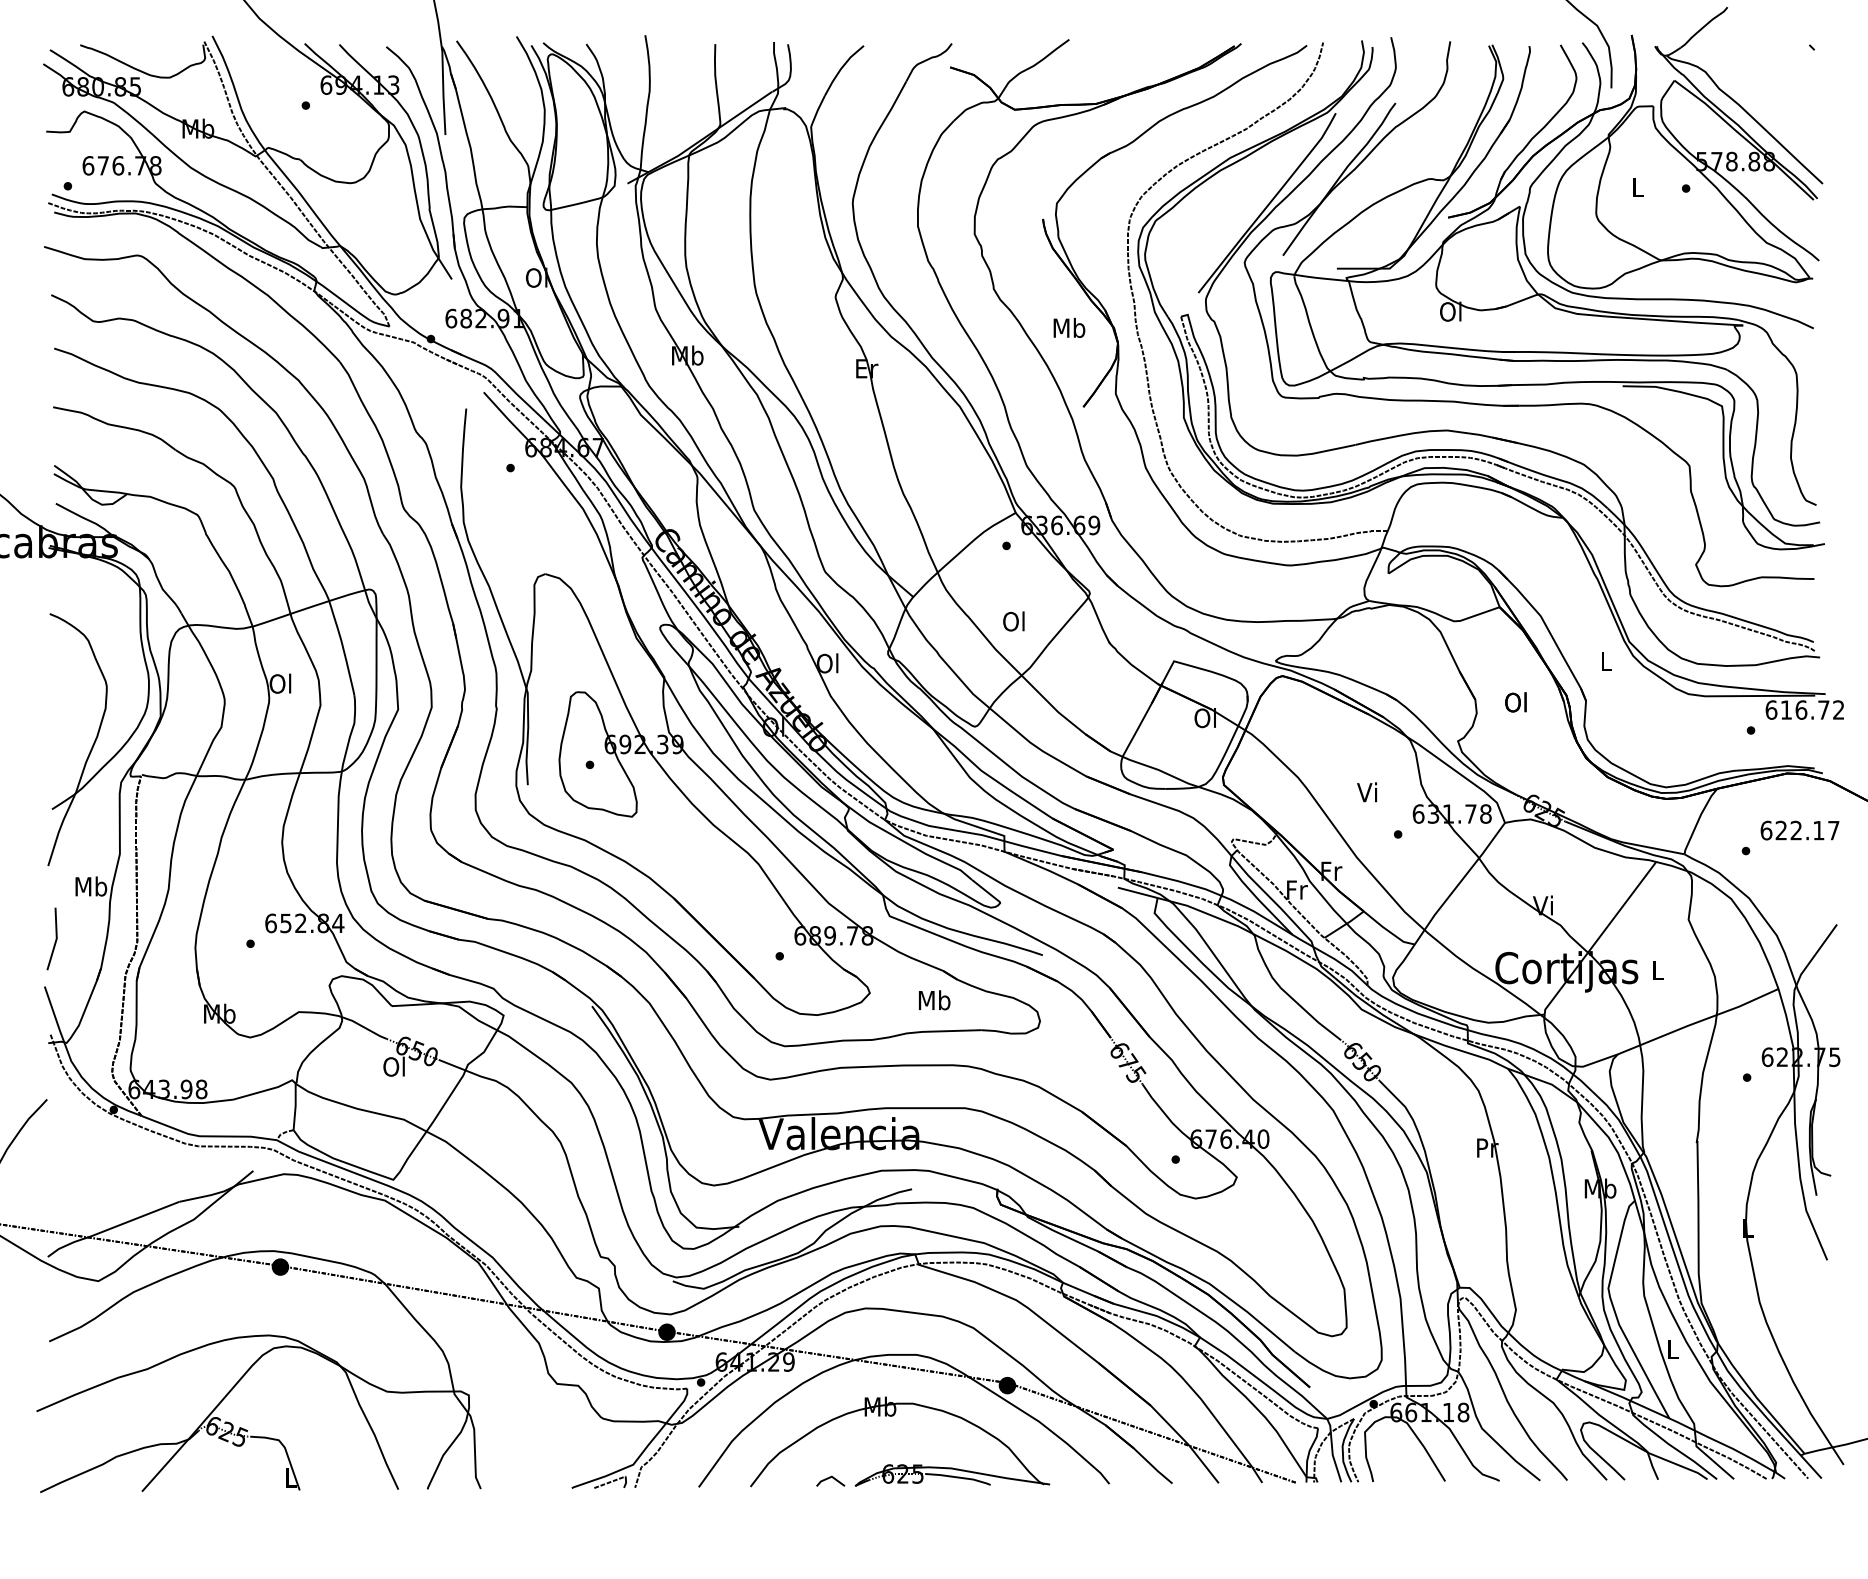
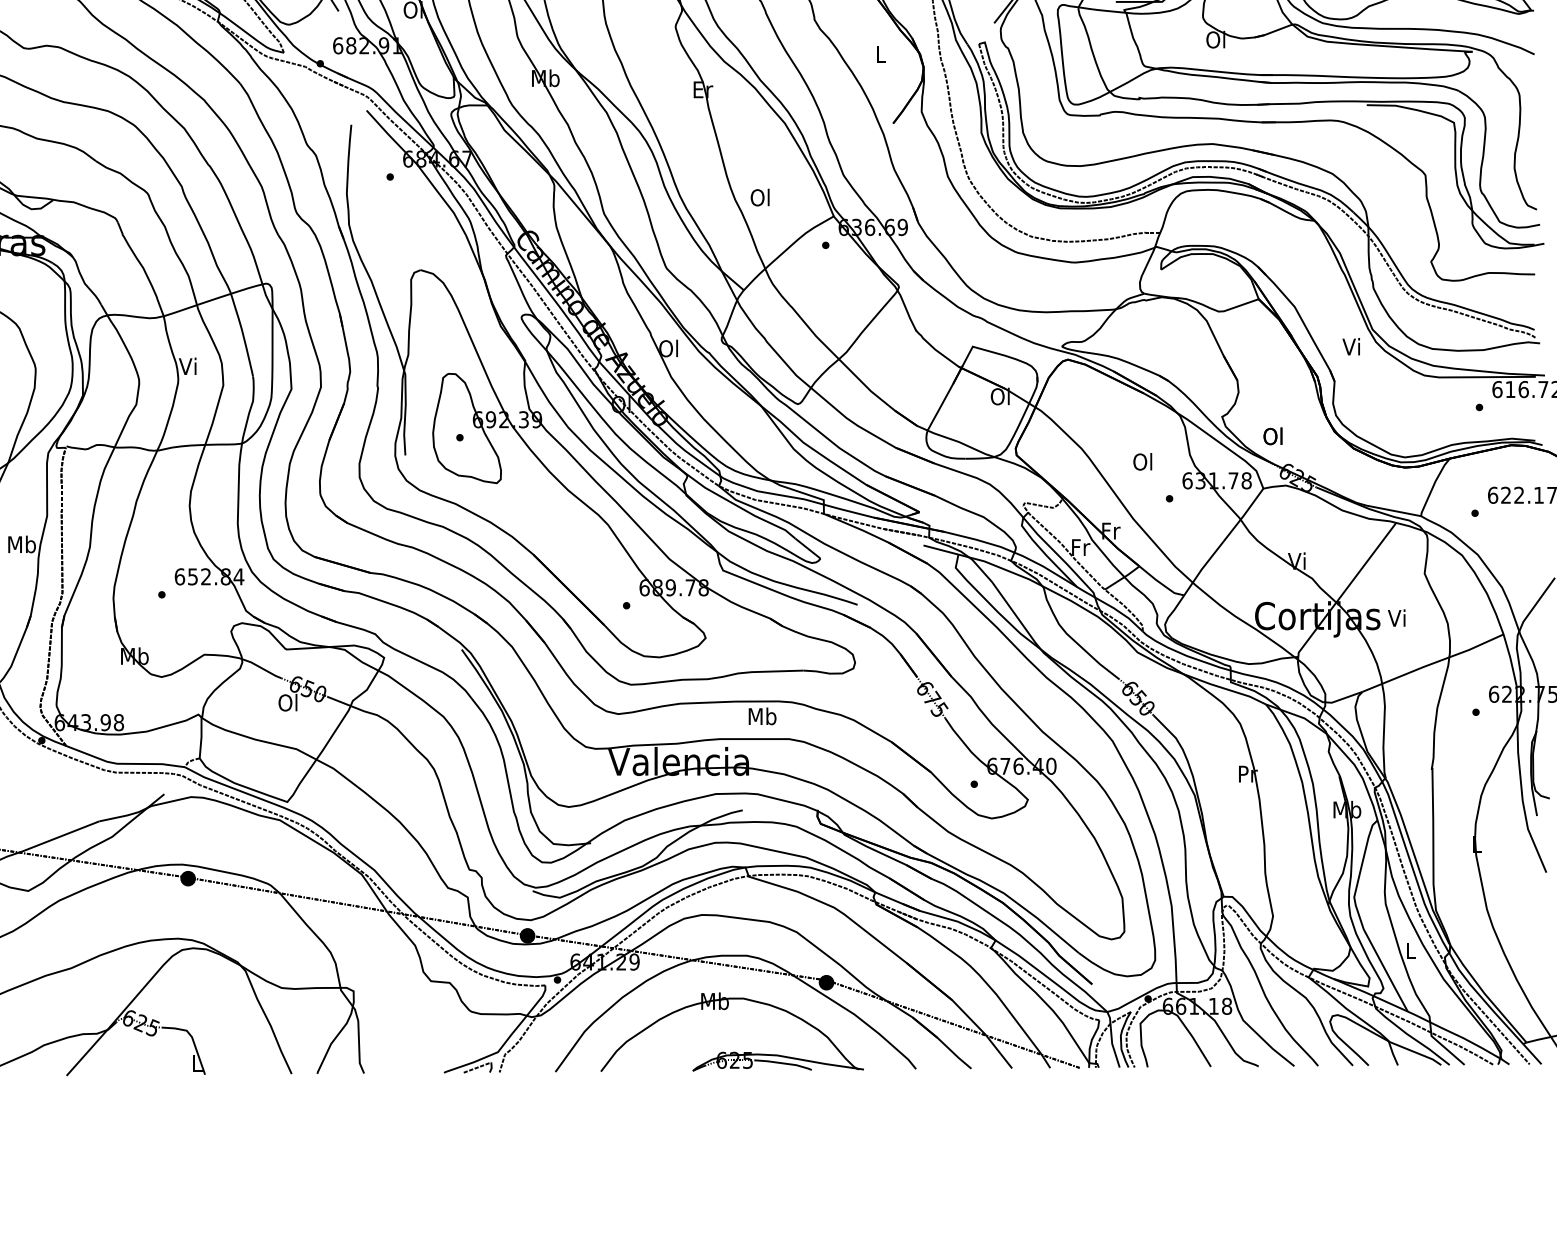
text: (1069, 327) -> (881, 53), Mb -> L
text: (1013, 621) -> (759, 197), moved
text: (1604, 661) -> (1350, 346), L -> Vi
text: (280, 683) -> (188, 366), Ol -> Vi
text: (1515, 702) -> (1272, 436), moved
text: (1367, 792) -> (1142, 461), Vi -> Ol
text: (1656, 970) -> (1396, 618), L -> Vi
text: (934, 1000) -> (762, 716), moved
line: (830, 1478) -> (671, 1064), removed

